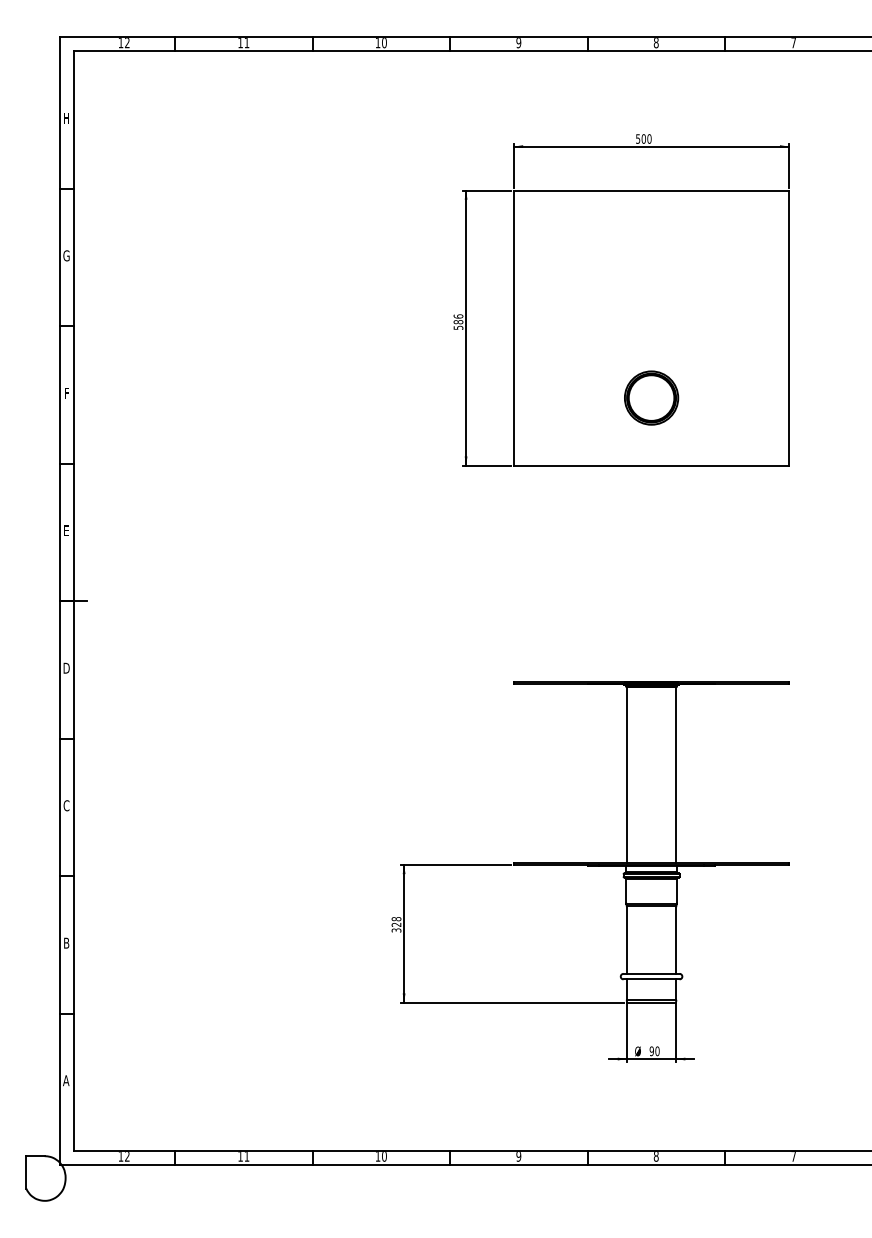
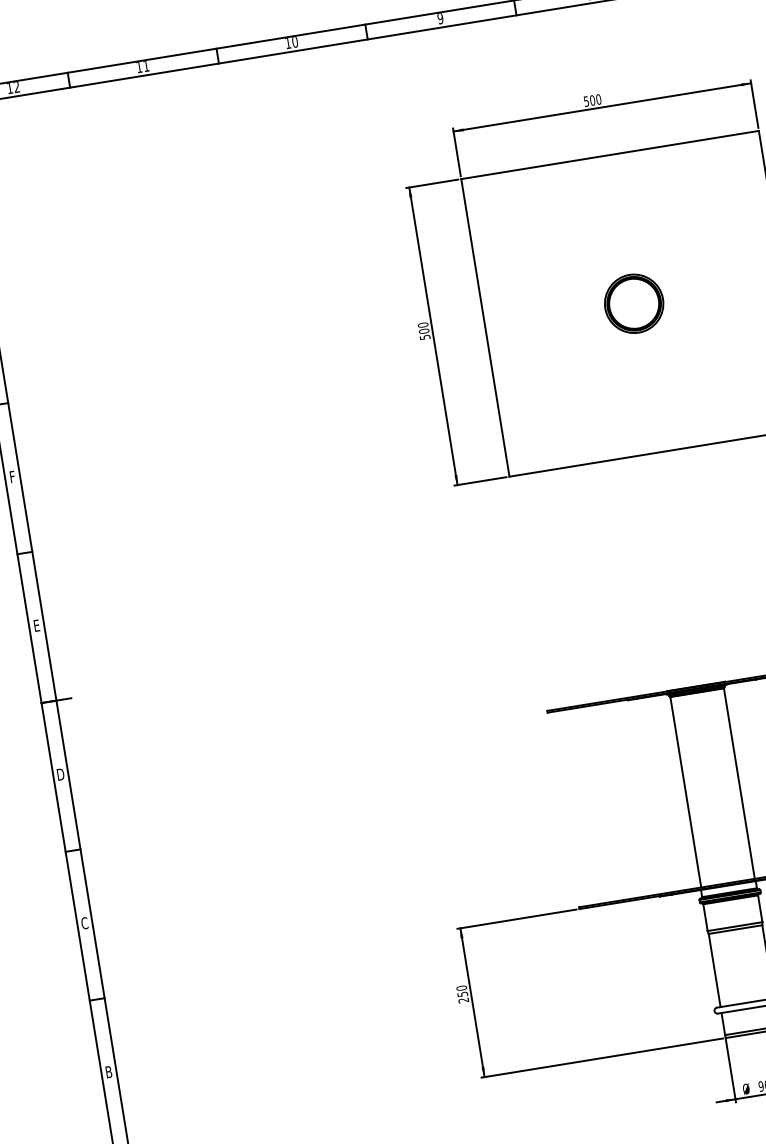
text: (457, 319) -> (422, 328), 586 -> 500
part: (651, 397) -> (633, 303), moved
text: (396, 924) -> (462, 994), 328 -> 250

